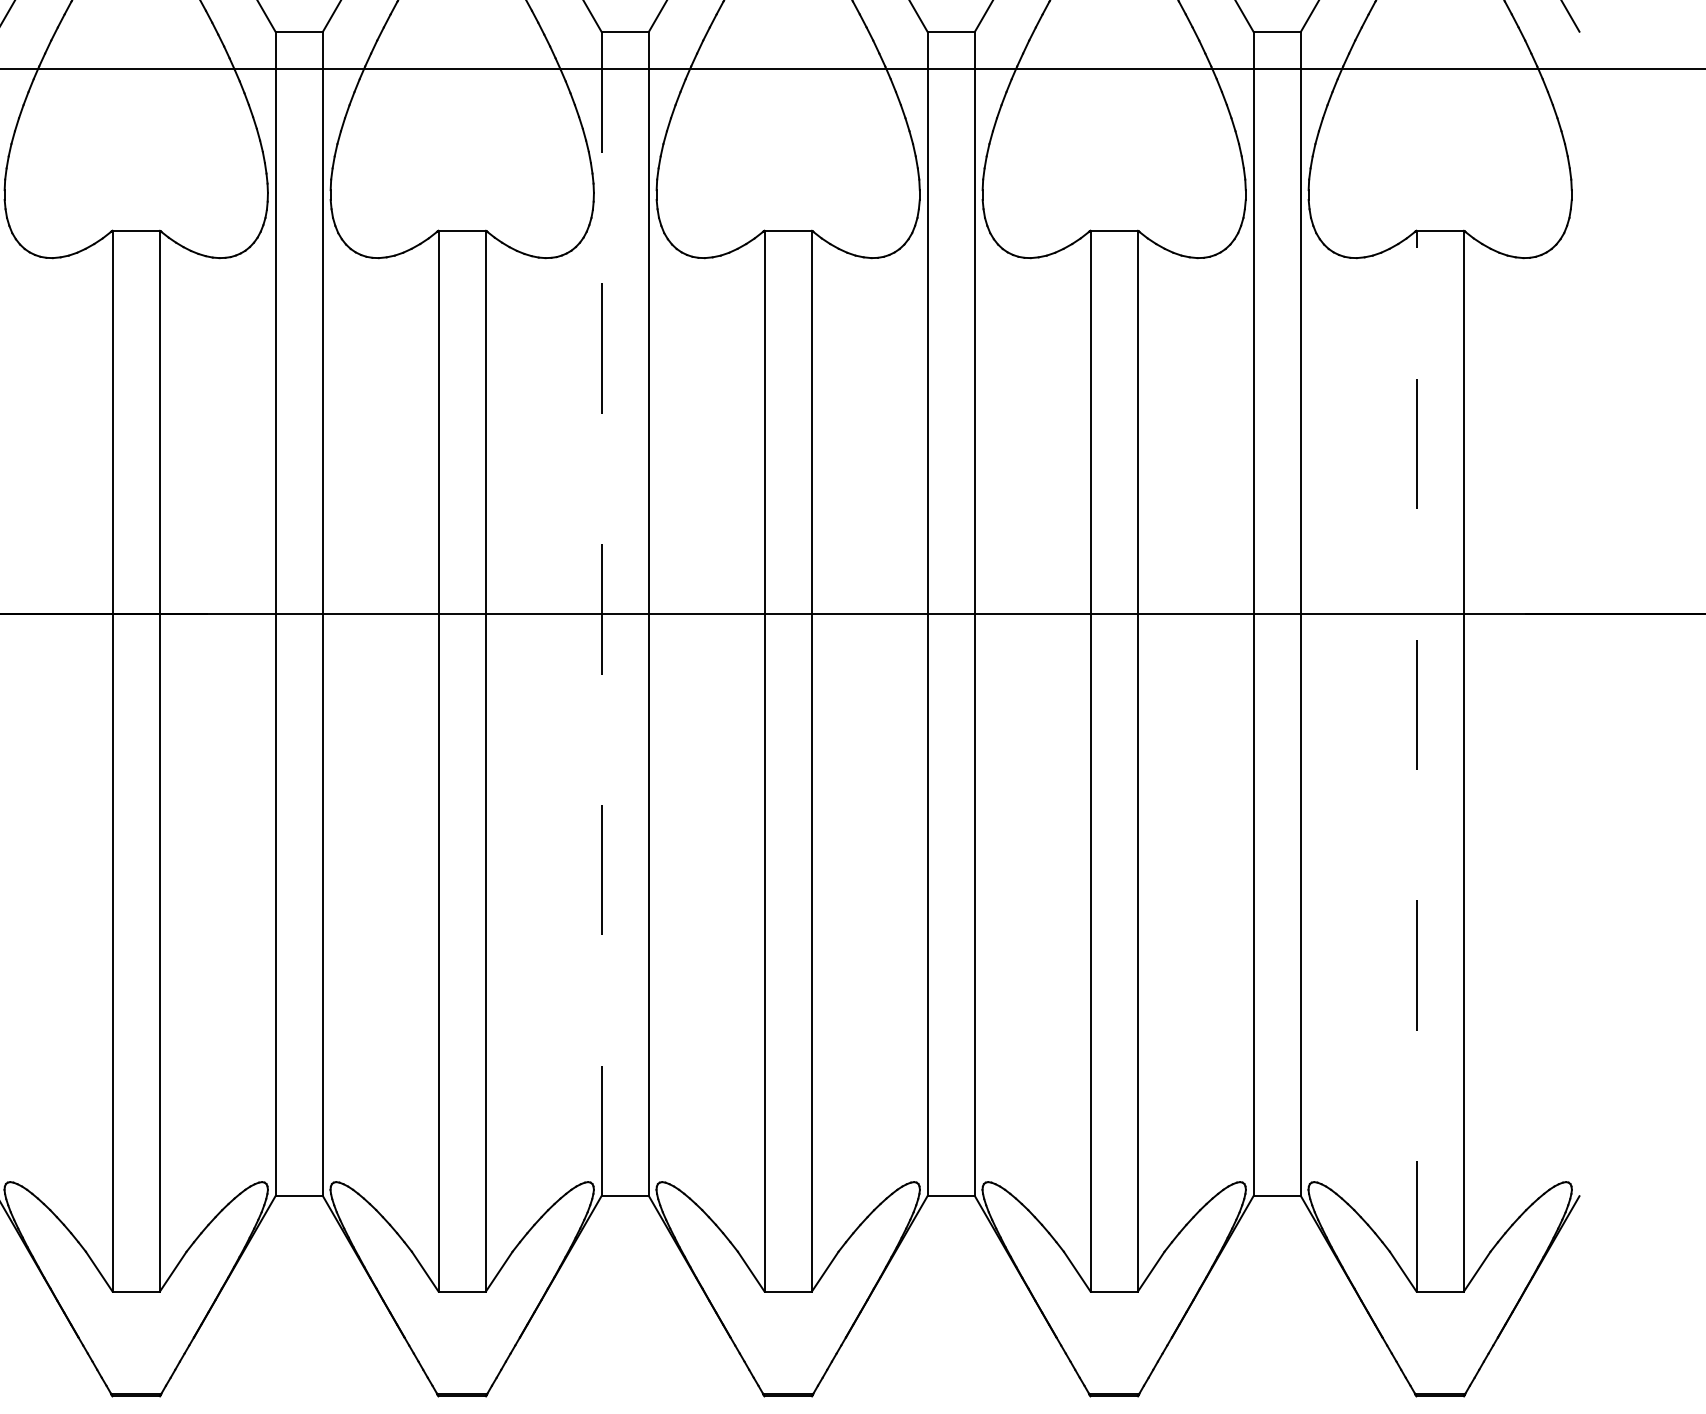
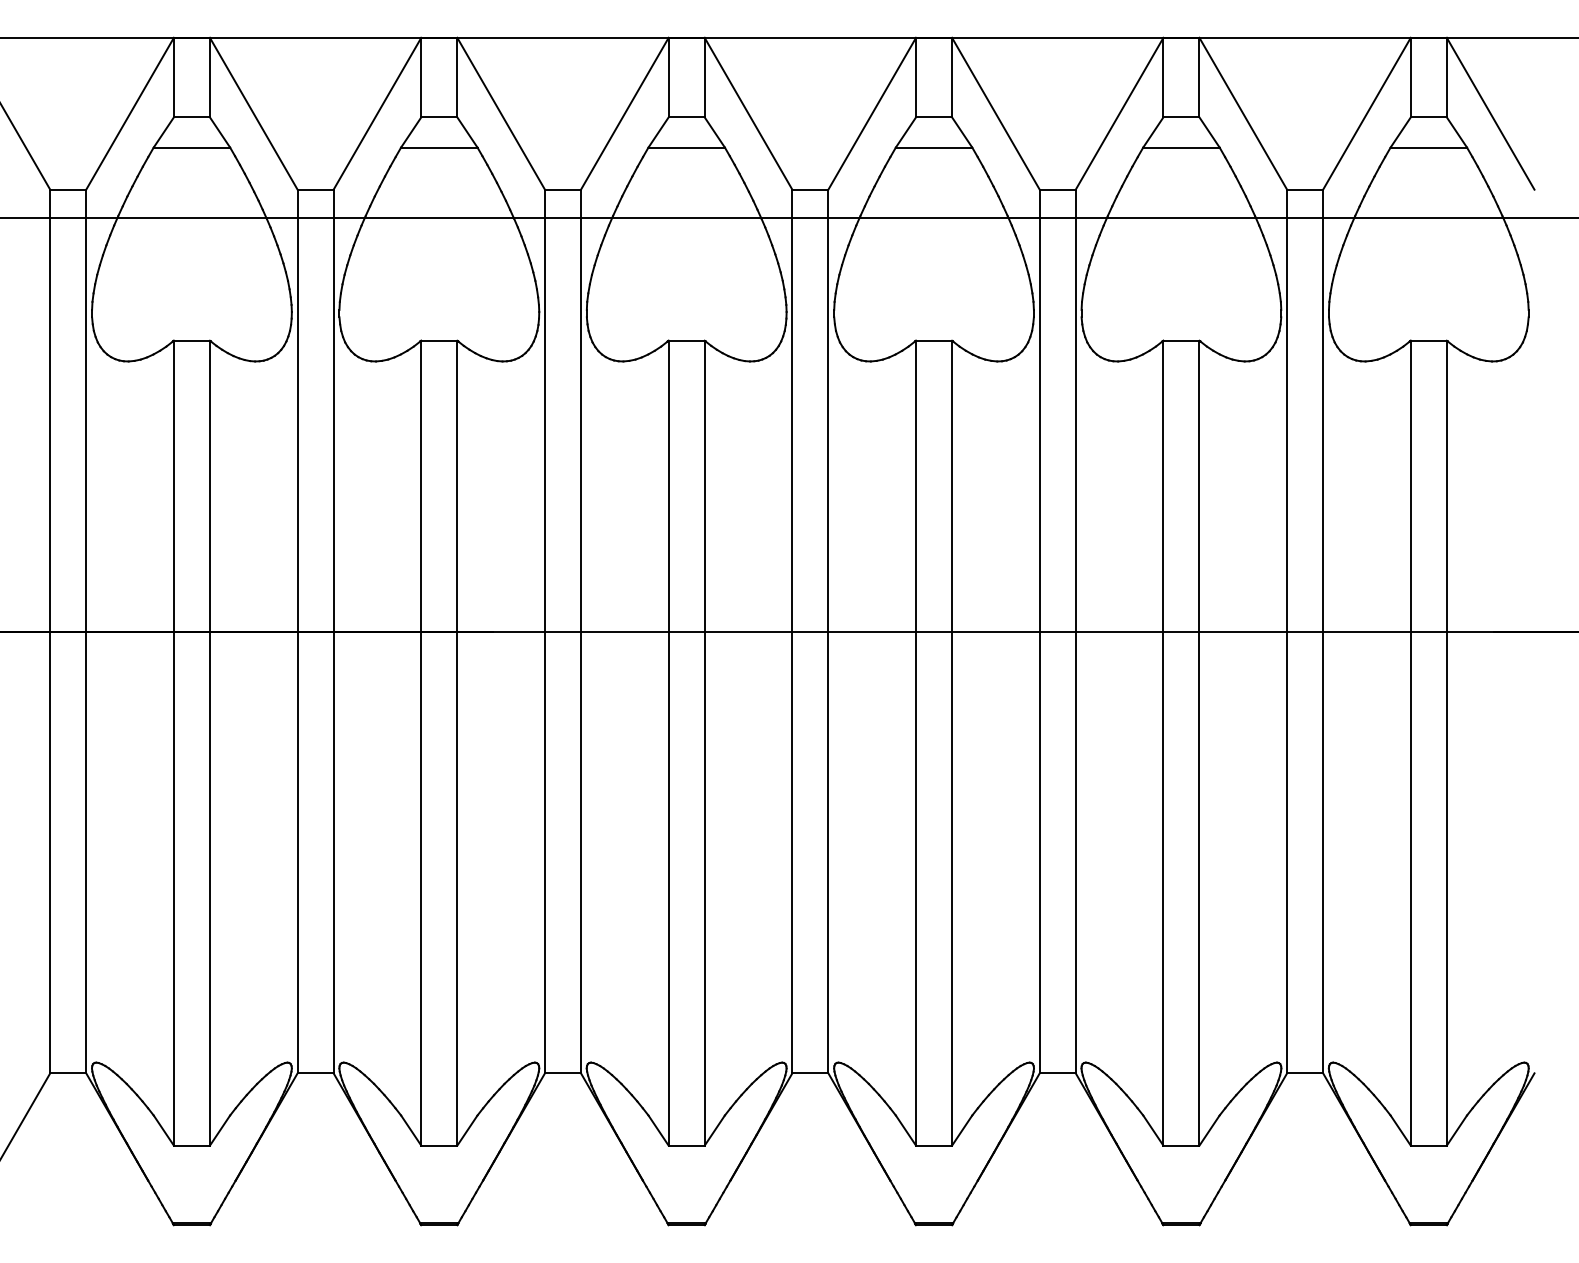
line: (601, 613) -> (792, 631), dashed -> solid
line: (1416, 760) -> (1410, 742), dashed -> solid

